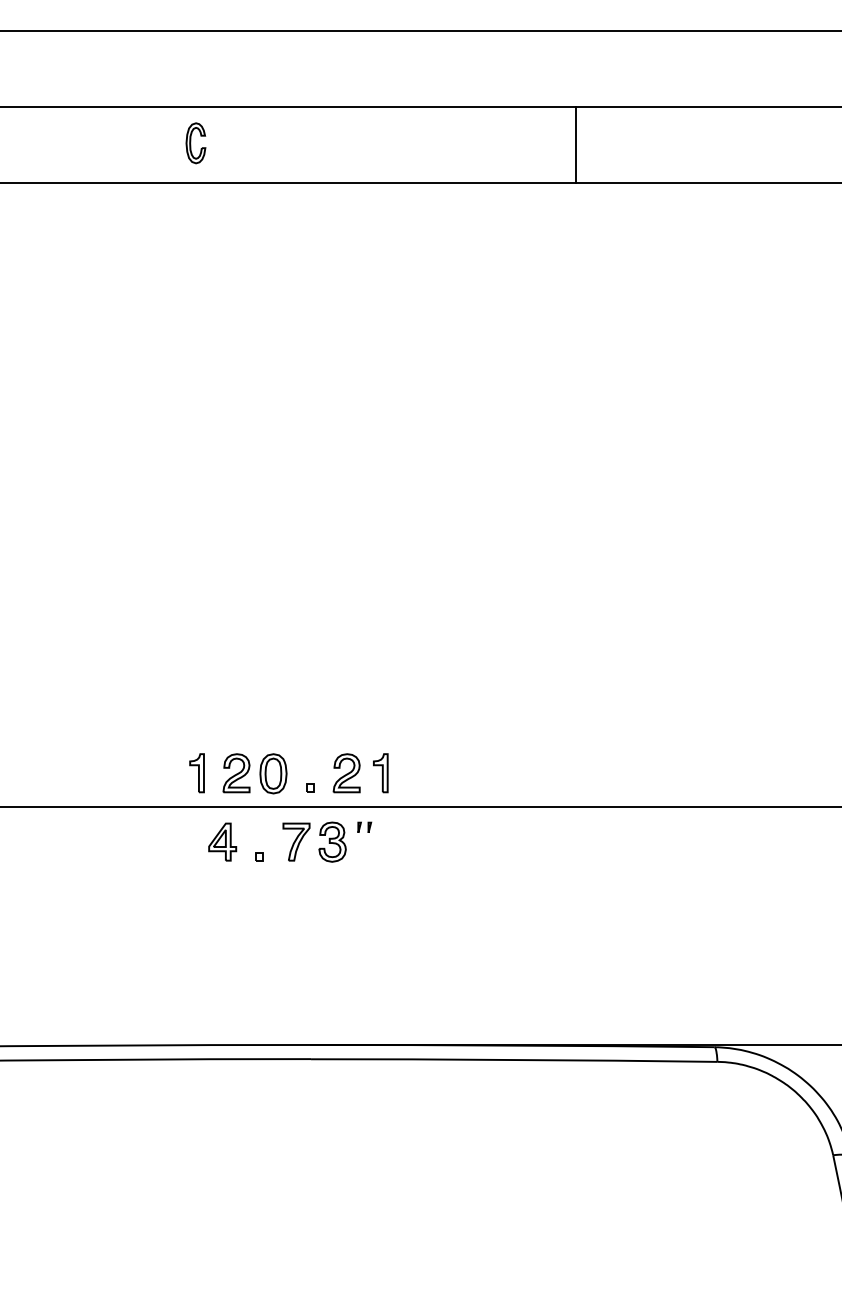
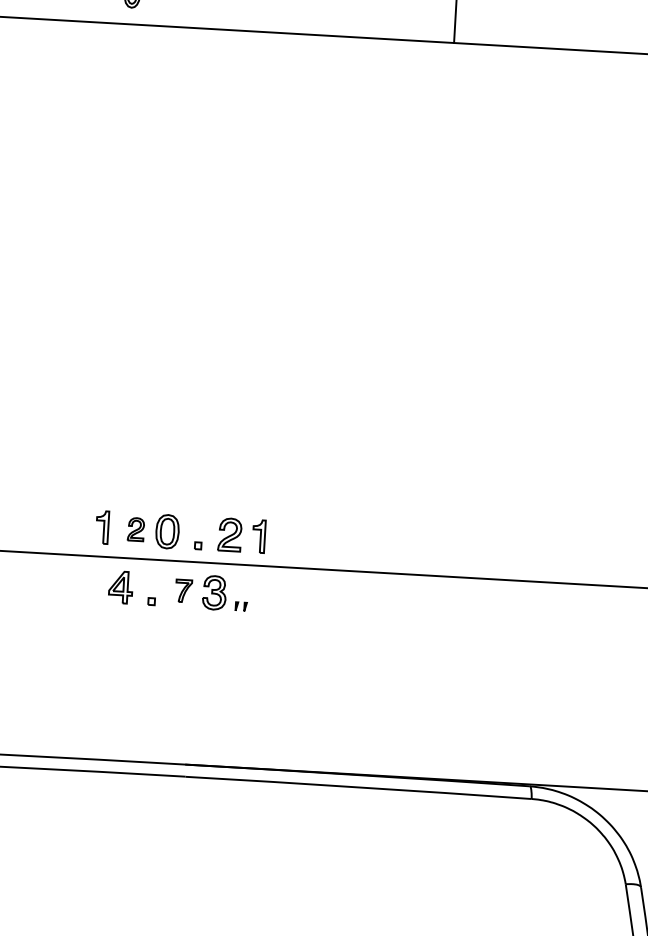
part: (236, 773) -> (136, 529), size x0.7
part: (364, 826) -> (241, 605), moved
part: (296, 841) -> (183, 590), size x0.7

